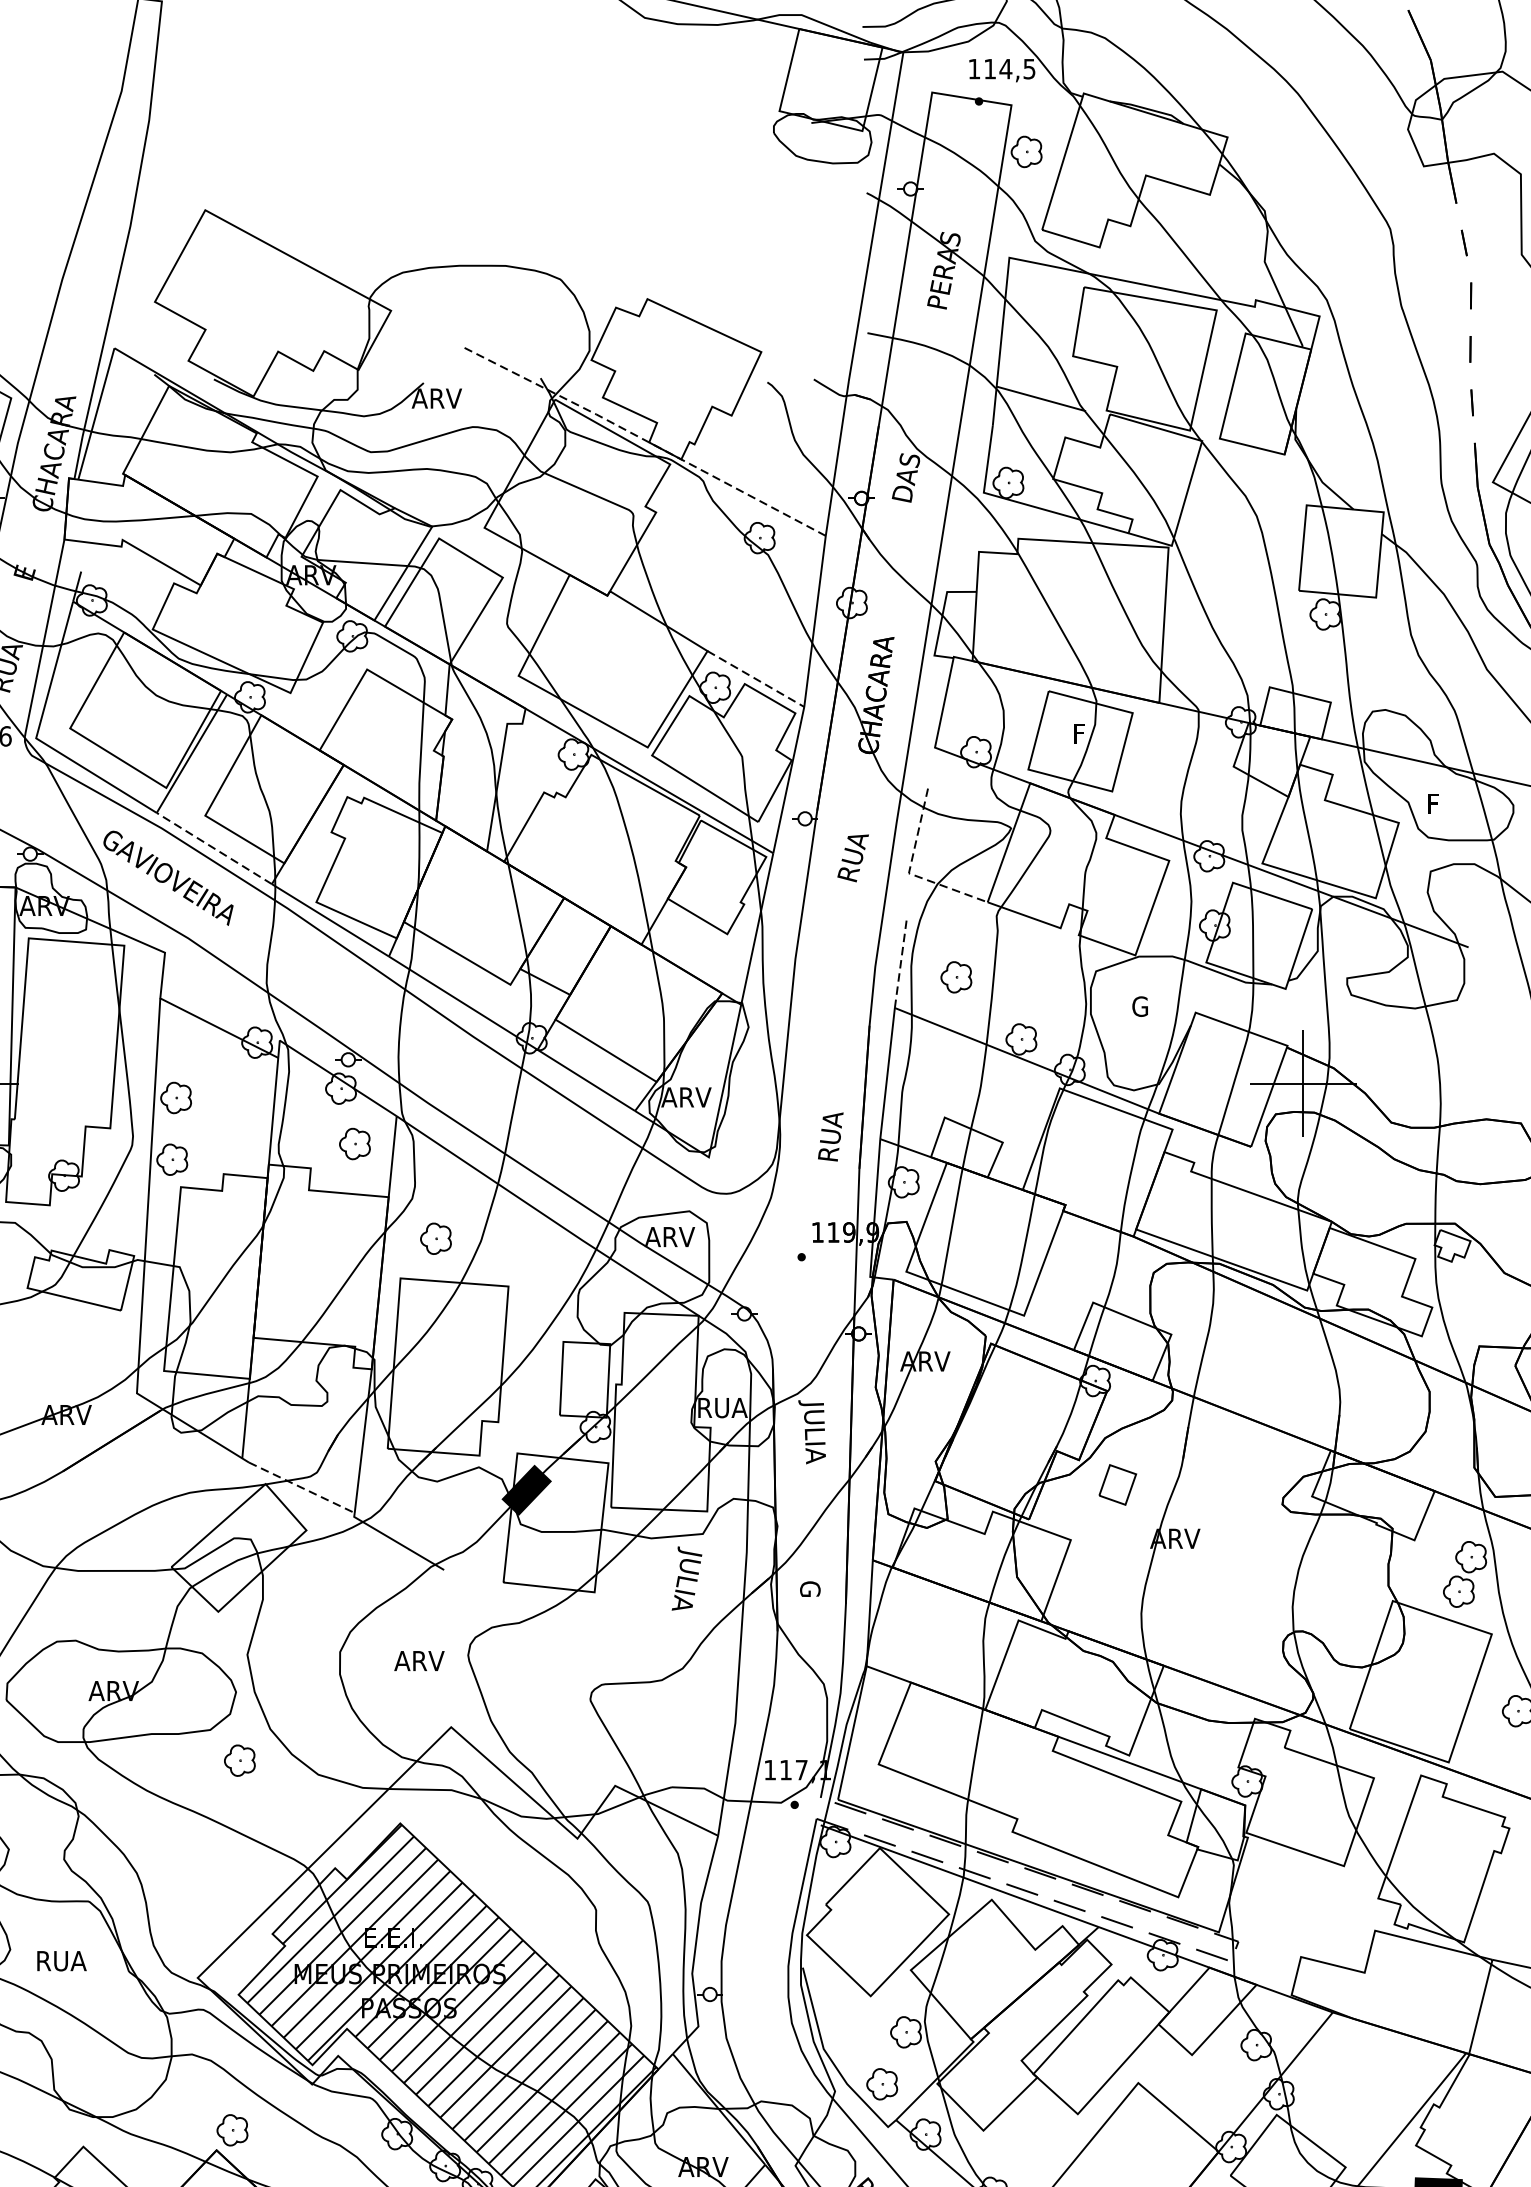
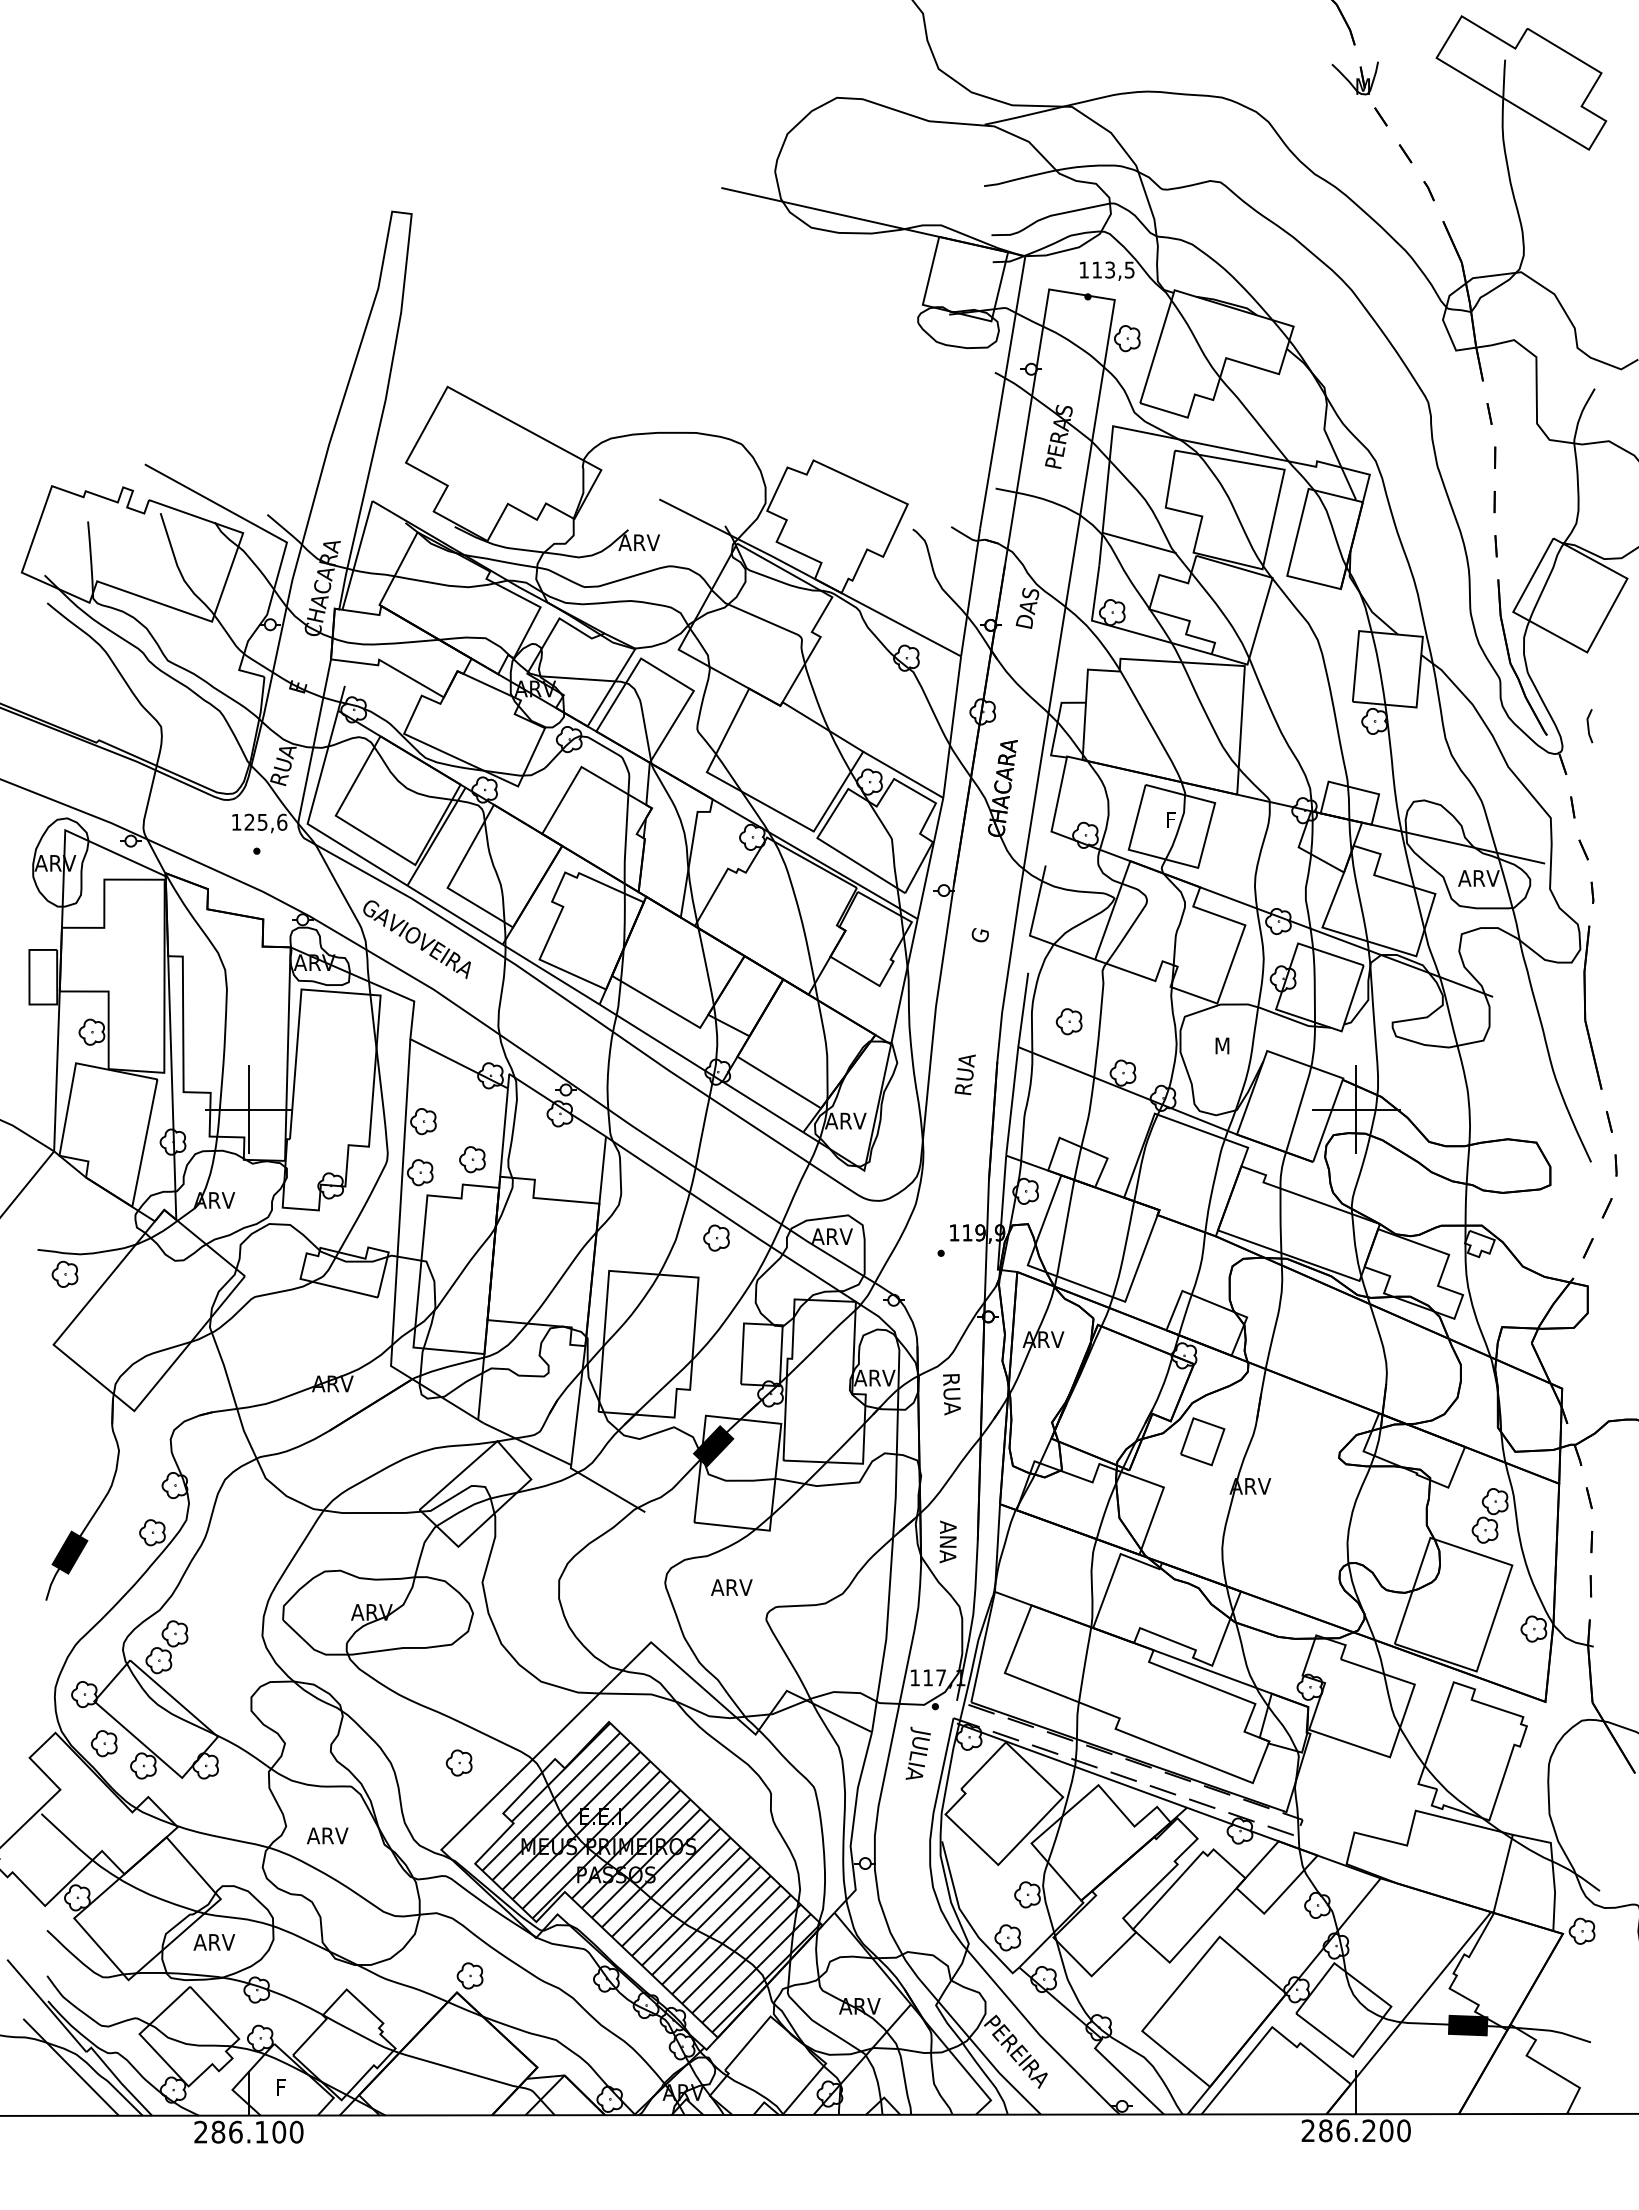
text: (1005, 68) -> (1109, 269), 114,5 -> 113,5
line: (643, 439) -> (810, 576), dashed -> solid
line: (756, 679) -> (903, 775), dashed -> solid
text: (1450, 804) -> (1478, 878), F -> ARV
line: (213, 847) -> (454, 914), dashed -> solid
text: (852, 858) -> (983, 923), RUA -> G
line: (908, 873) -> (1029, 935), dashed -> solid
line: (901, 962) -> (1023, 1009), dashed -> solid
text: (1140, 1006) -> (1221, 1045), G -> M
text: (829, 1136) -> (964, 1074), moved
part: (355, 1143) -> (472, 1159), moved
part: (435, 1238) -> (716, 1237), moved
text: (722, 1407) -> (875, 1377), RUA -> ARV
text: (811, 1431) -> (949, 1397), JULIA -> RUA
part: (1117, 1484) -> (1202, 1441), size x1.43
line: (301, 1488) -> (527, 1444), dashed -> solid
text: (686, 1577) -> (917, 1752), moved
text: (809, 1605) -> (947, 1541), G -> ANA
text: (419, 1660) -> (731, 1587), moved
part: (239, 1760) -> (458, 1762), moved
text: (61, 1960) -> (328, 1835), RUA -> ARV

